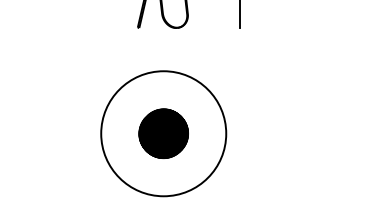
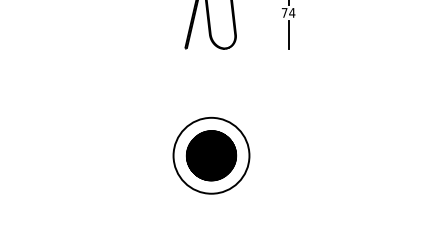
circle: (163, 133) -> (211, 155), size x0.6

